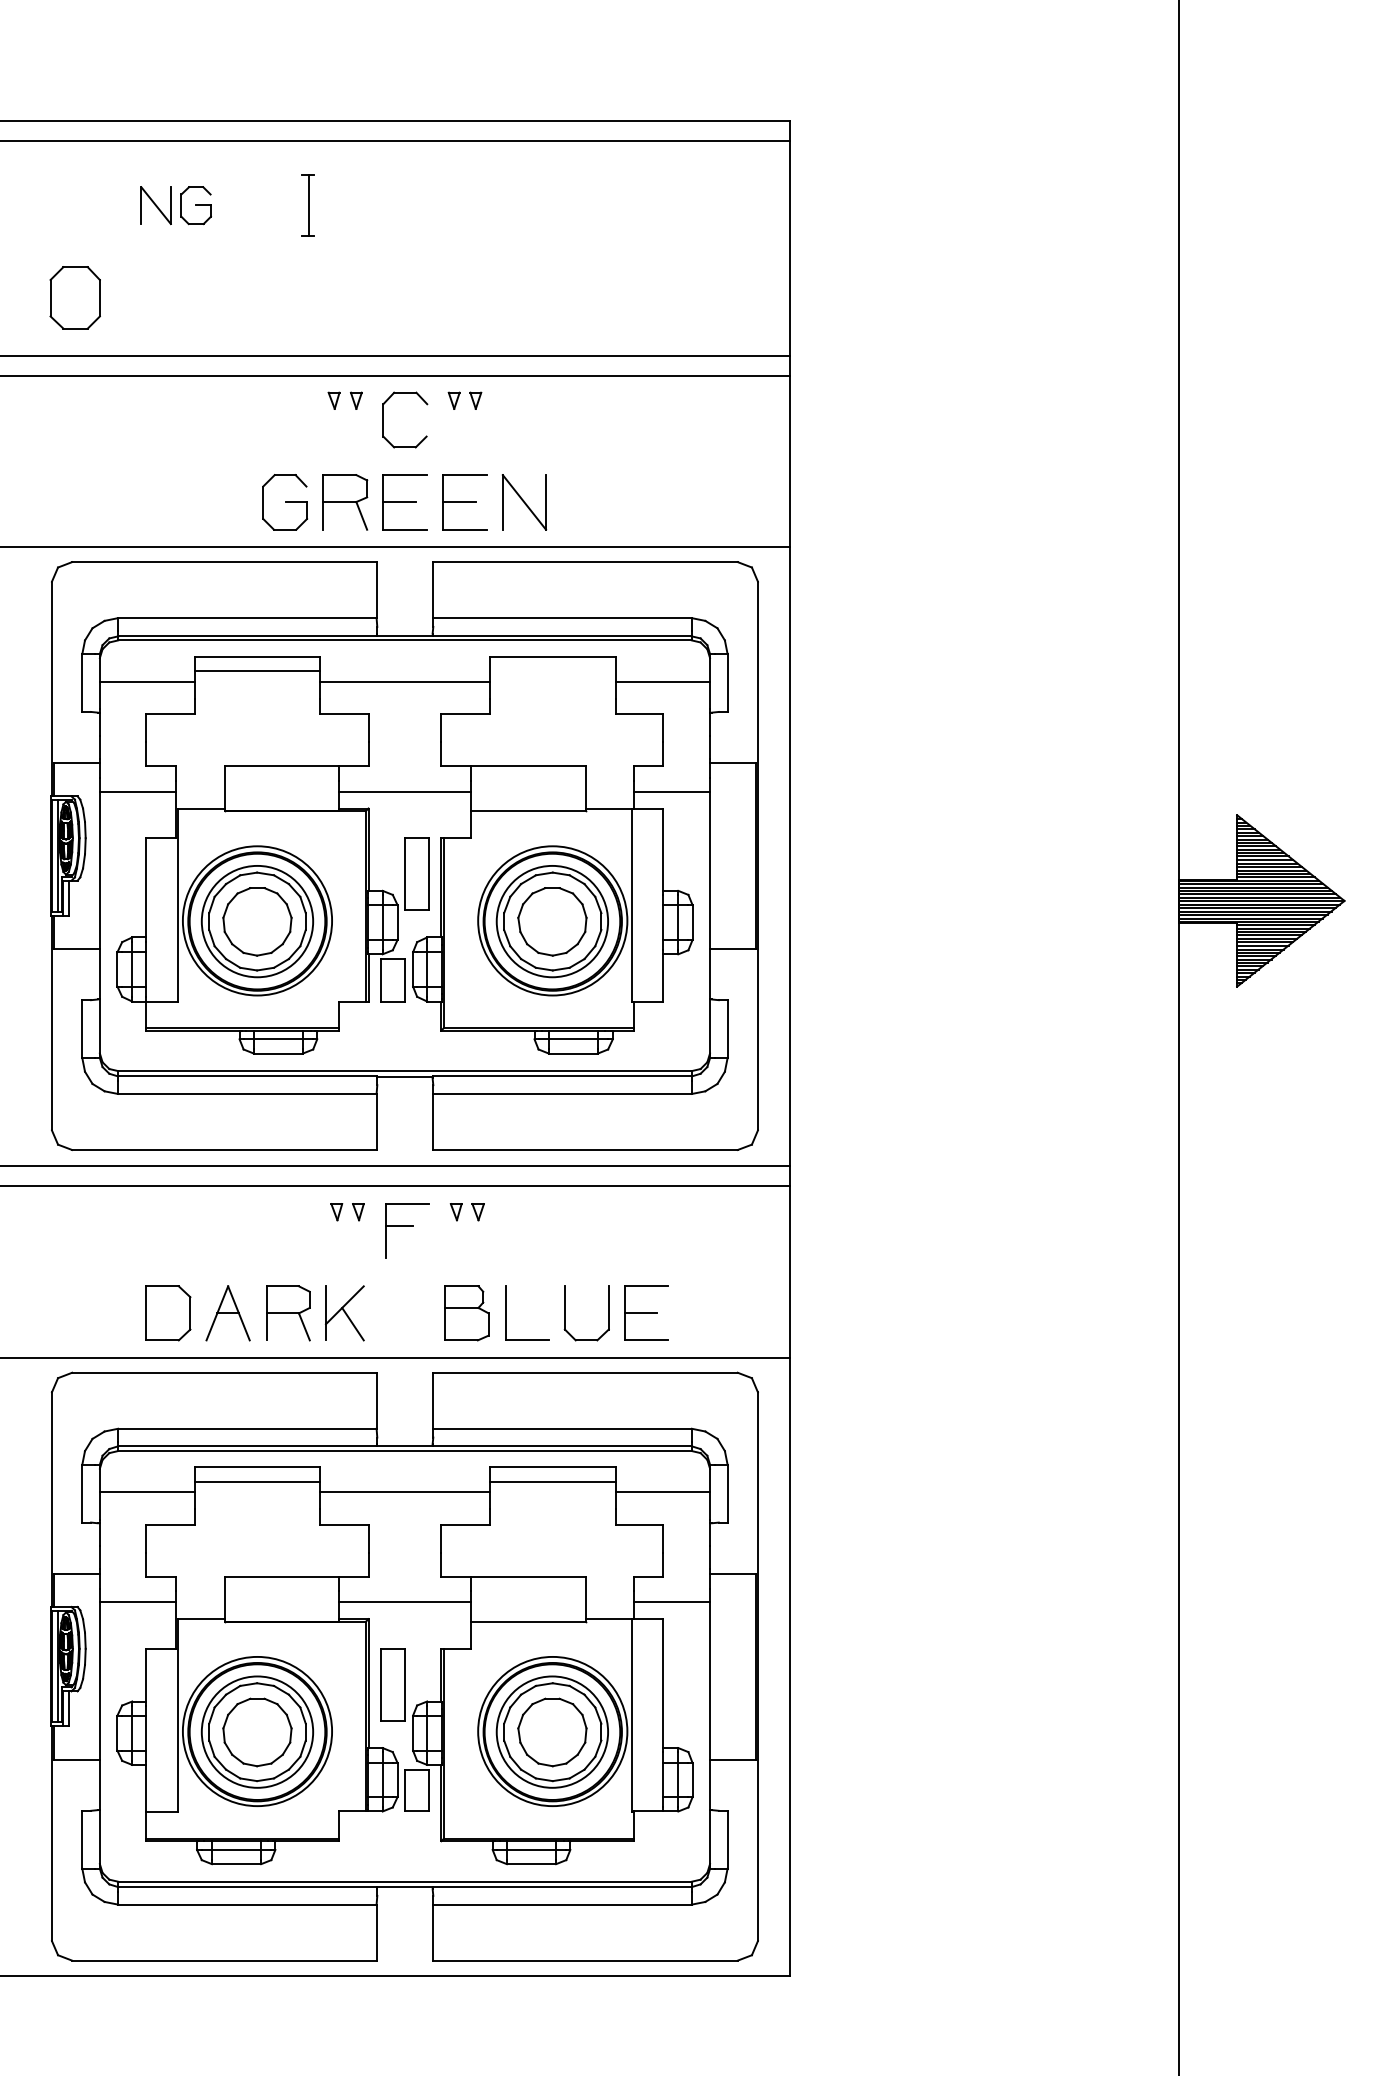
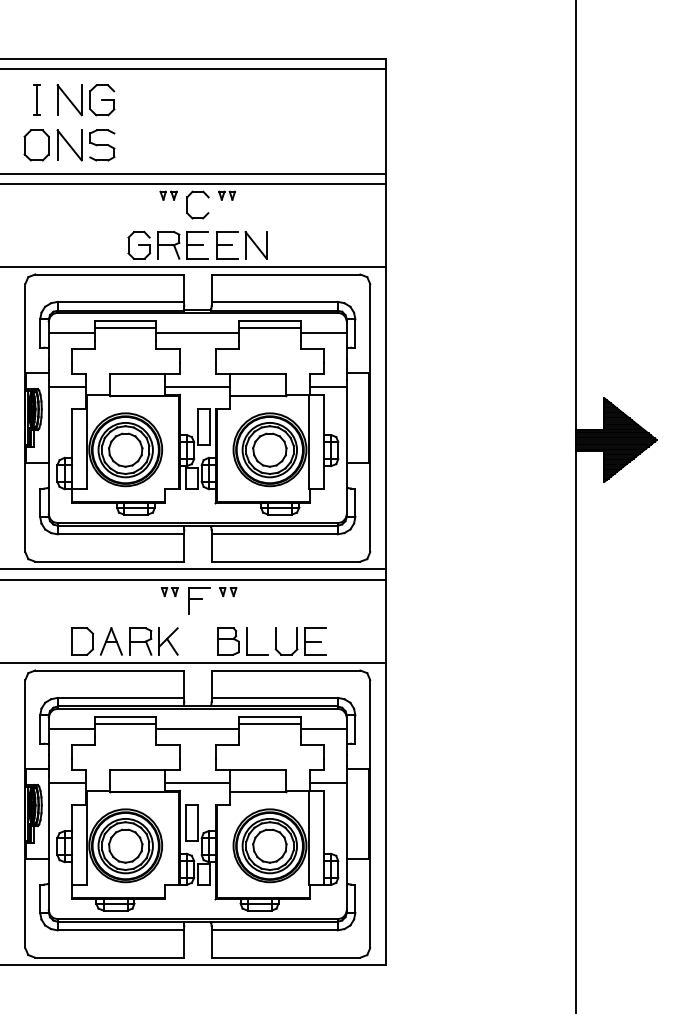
part: (308, 203) -> (36, 99), moved
part: (175, 205) -> (85, 100), size x1.67
part: (175, 298) -> (85, 145), added
line: (551, 670) -> (269, 327), added

